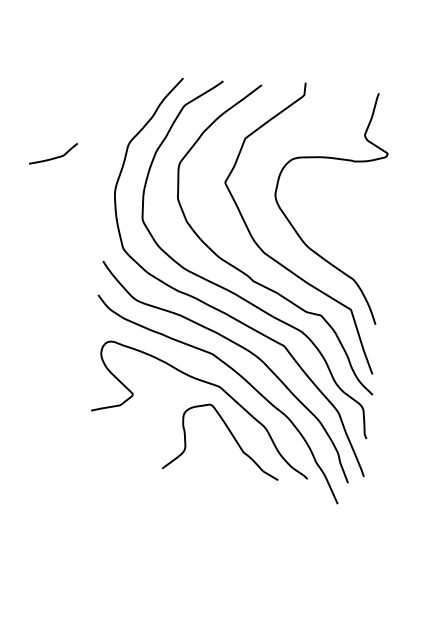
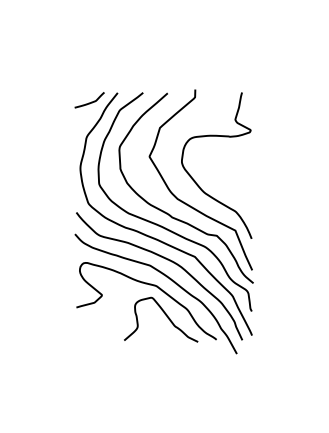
curve: (53, 157) -> (89, 102), moved

